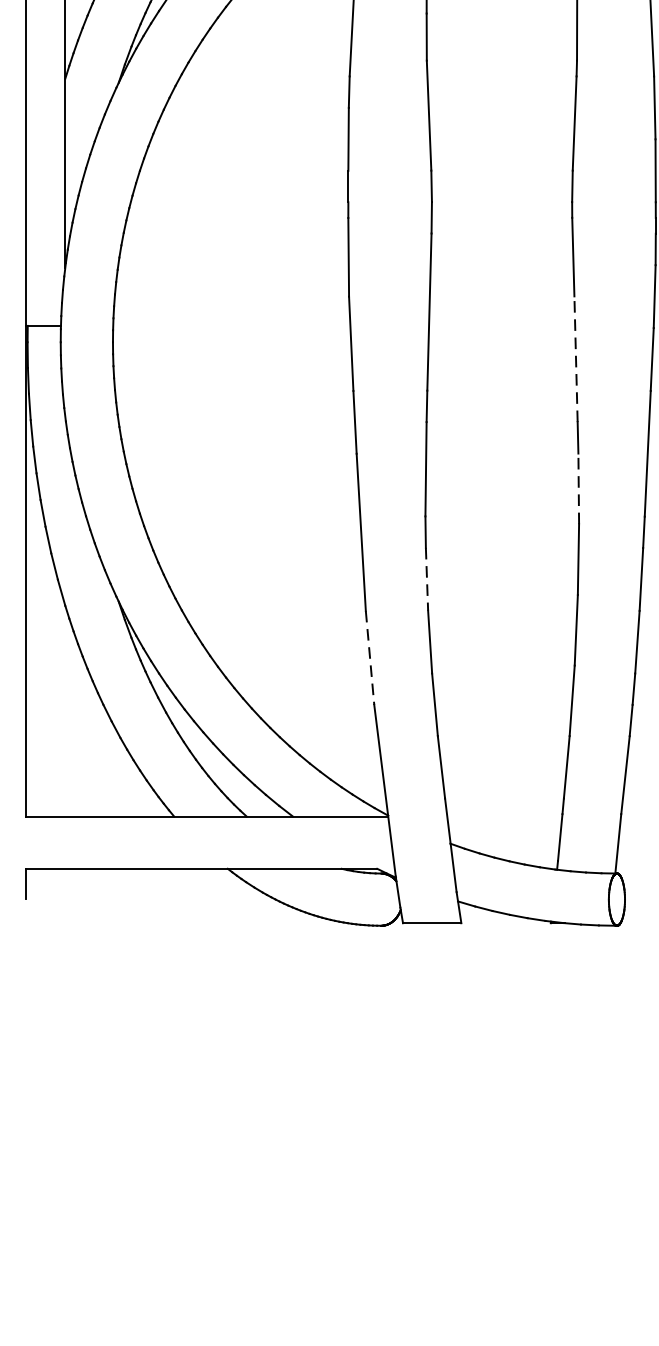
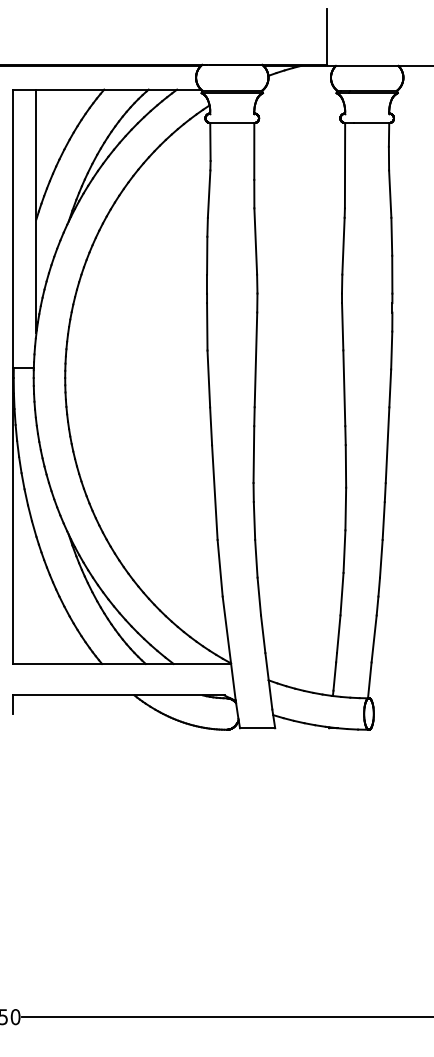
line: (576, 359) -> (344, 388), dashed -> solid
line: (577, 487) -> (345, 465), dashed -> solid
line: (427, 578) -> (254, 520), dashed -> solid
line: (370, 658) -> (220, 568), dashed -> solid

